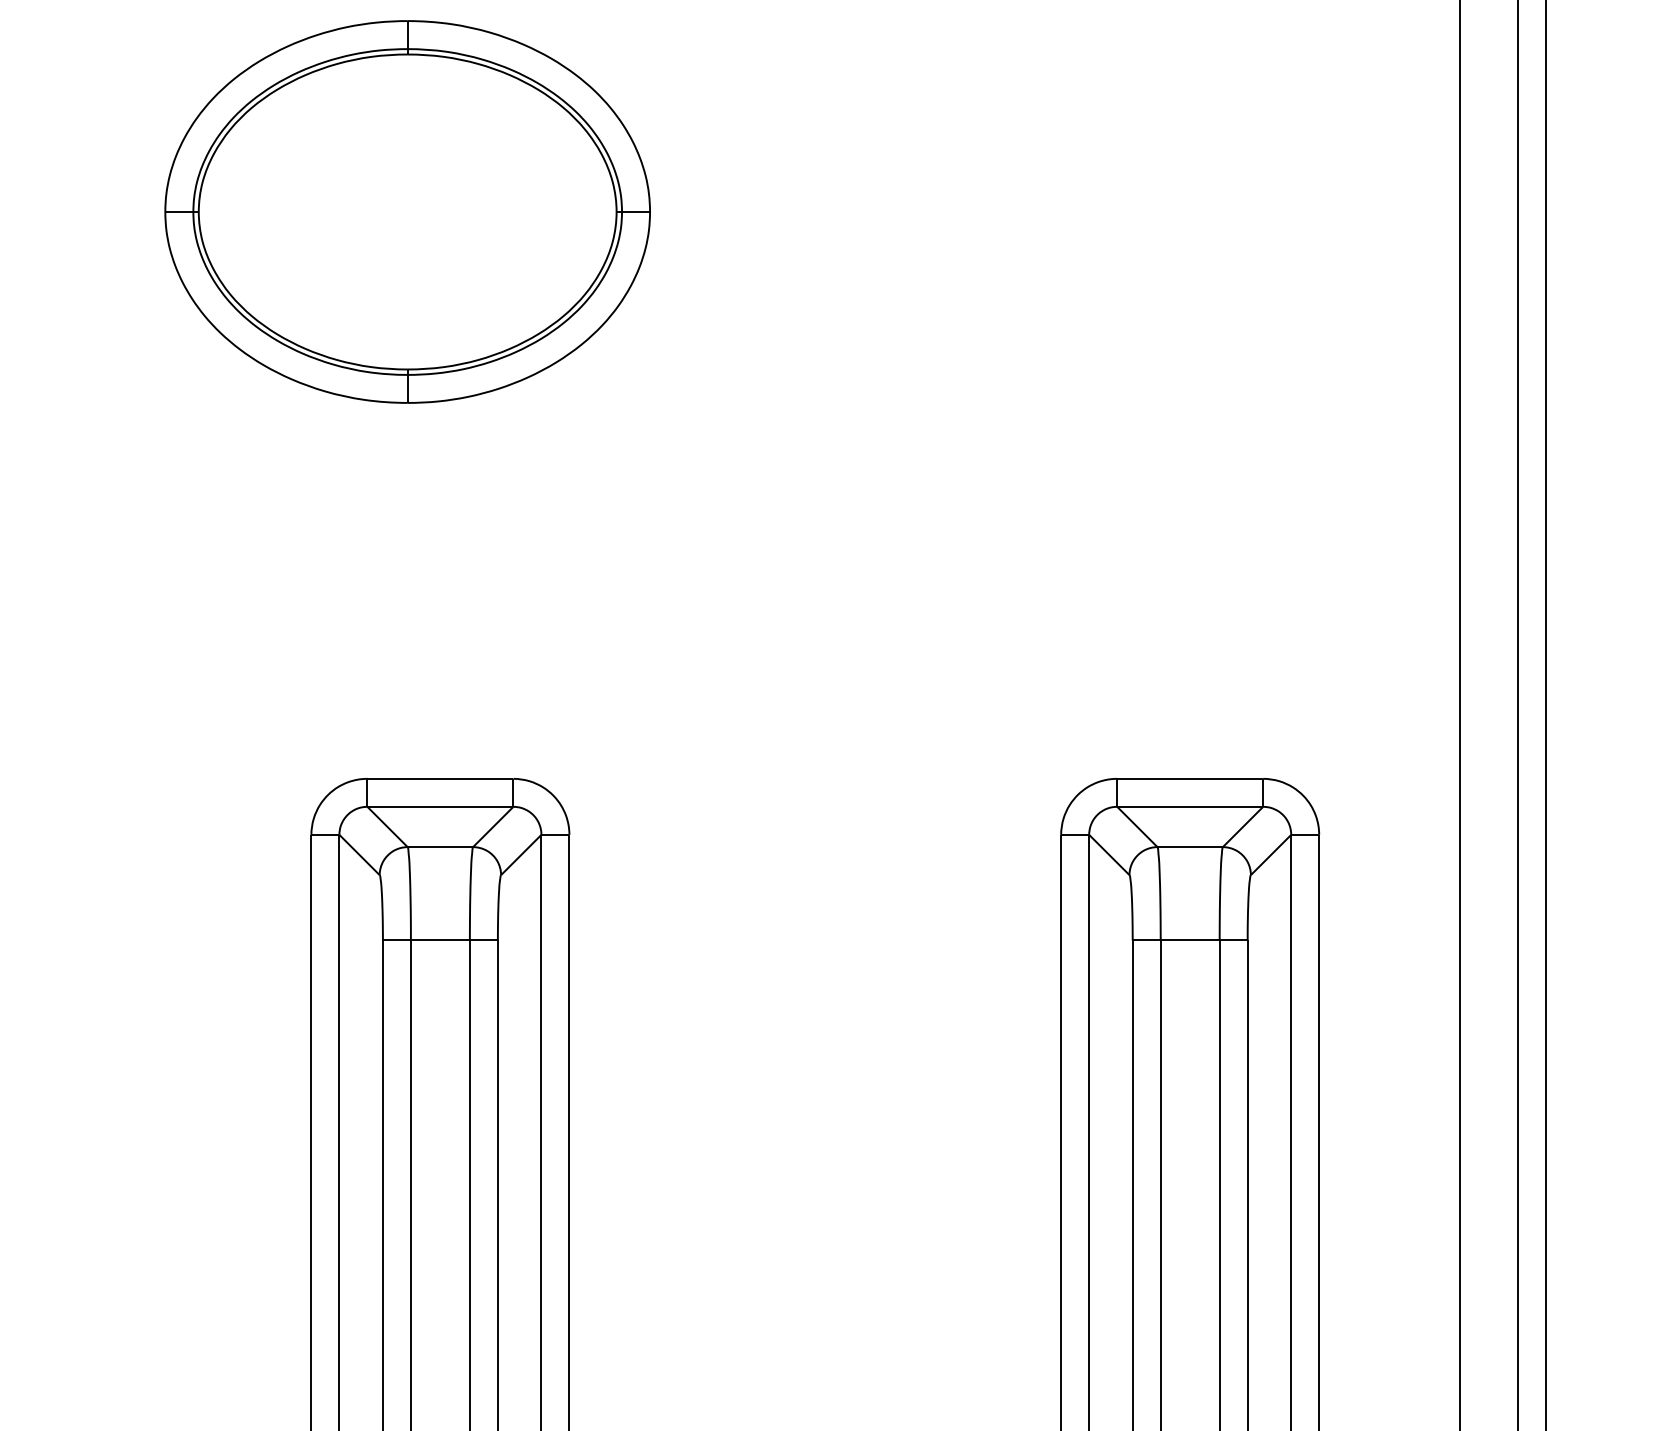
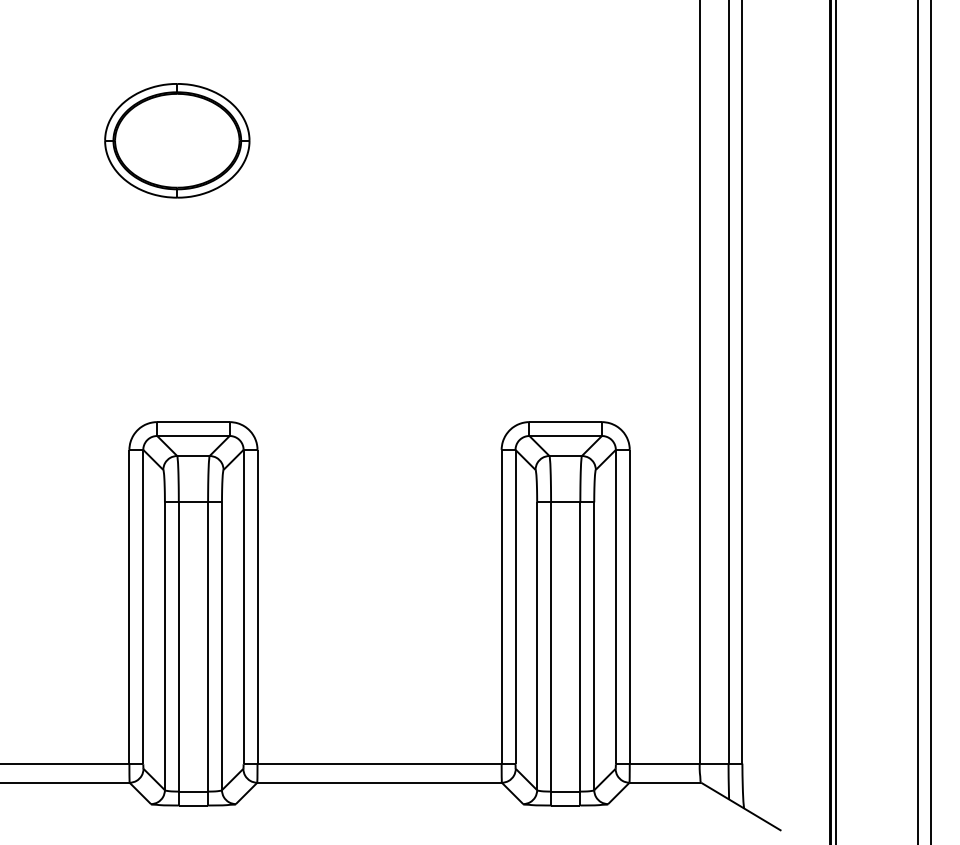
part: (408, 211) -> (177, 140), size x0.6

